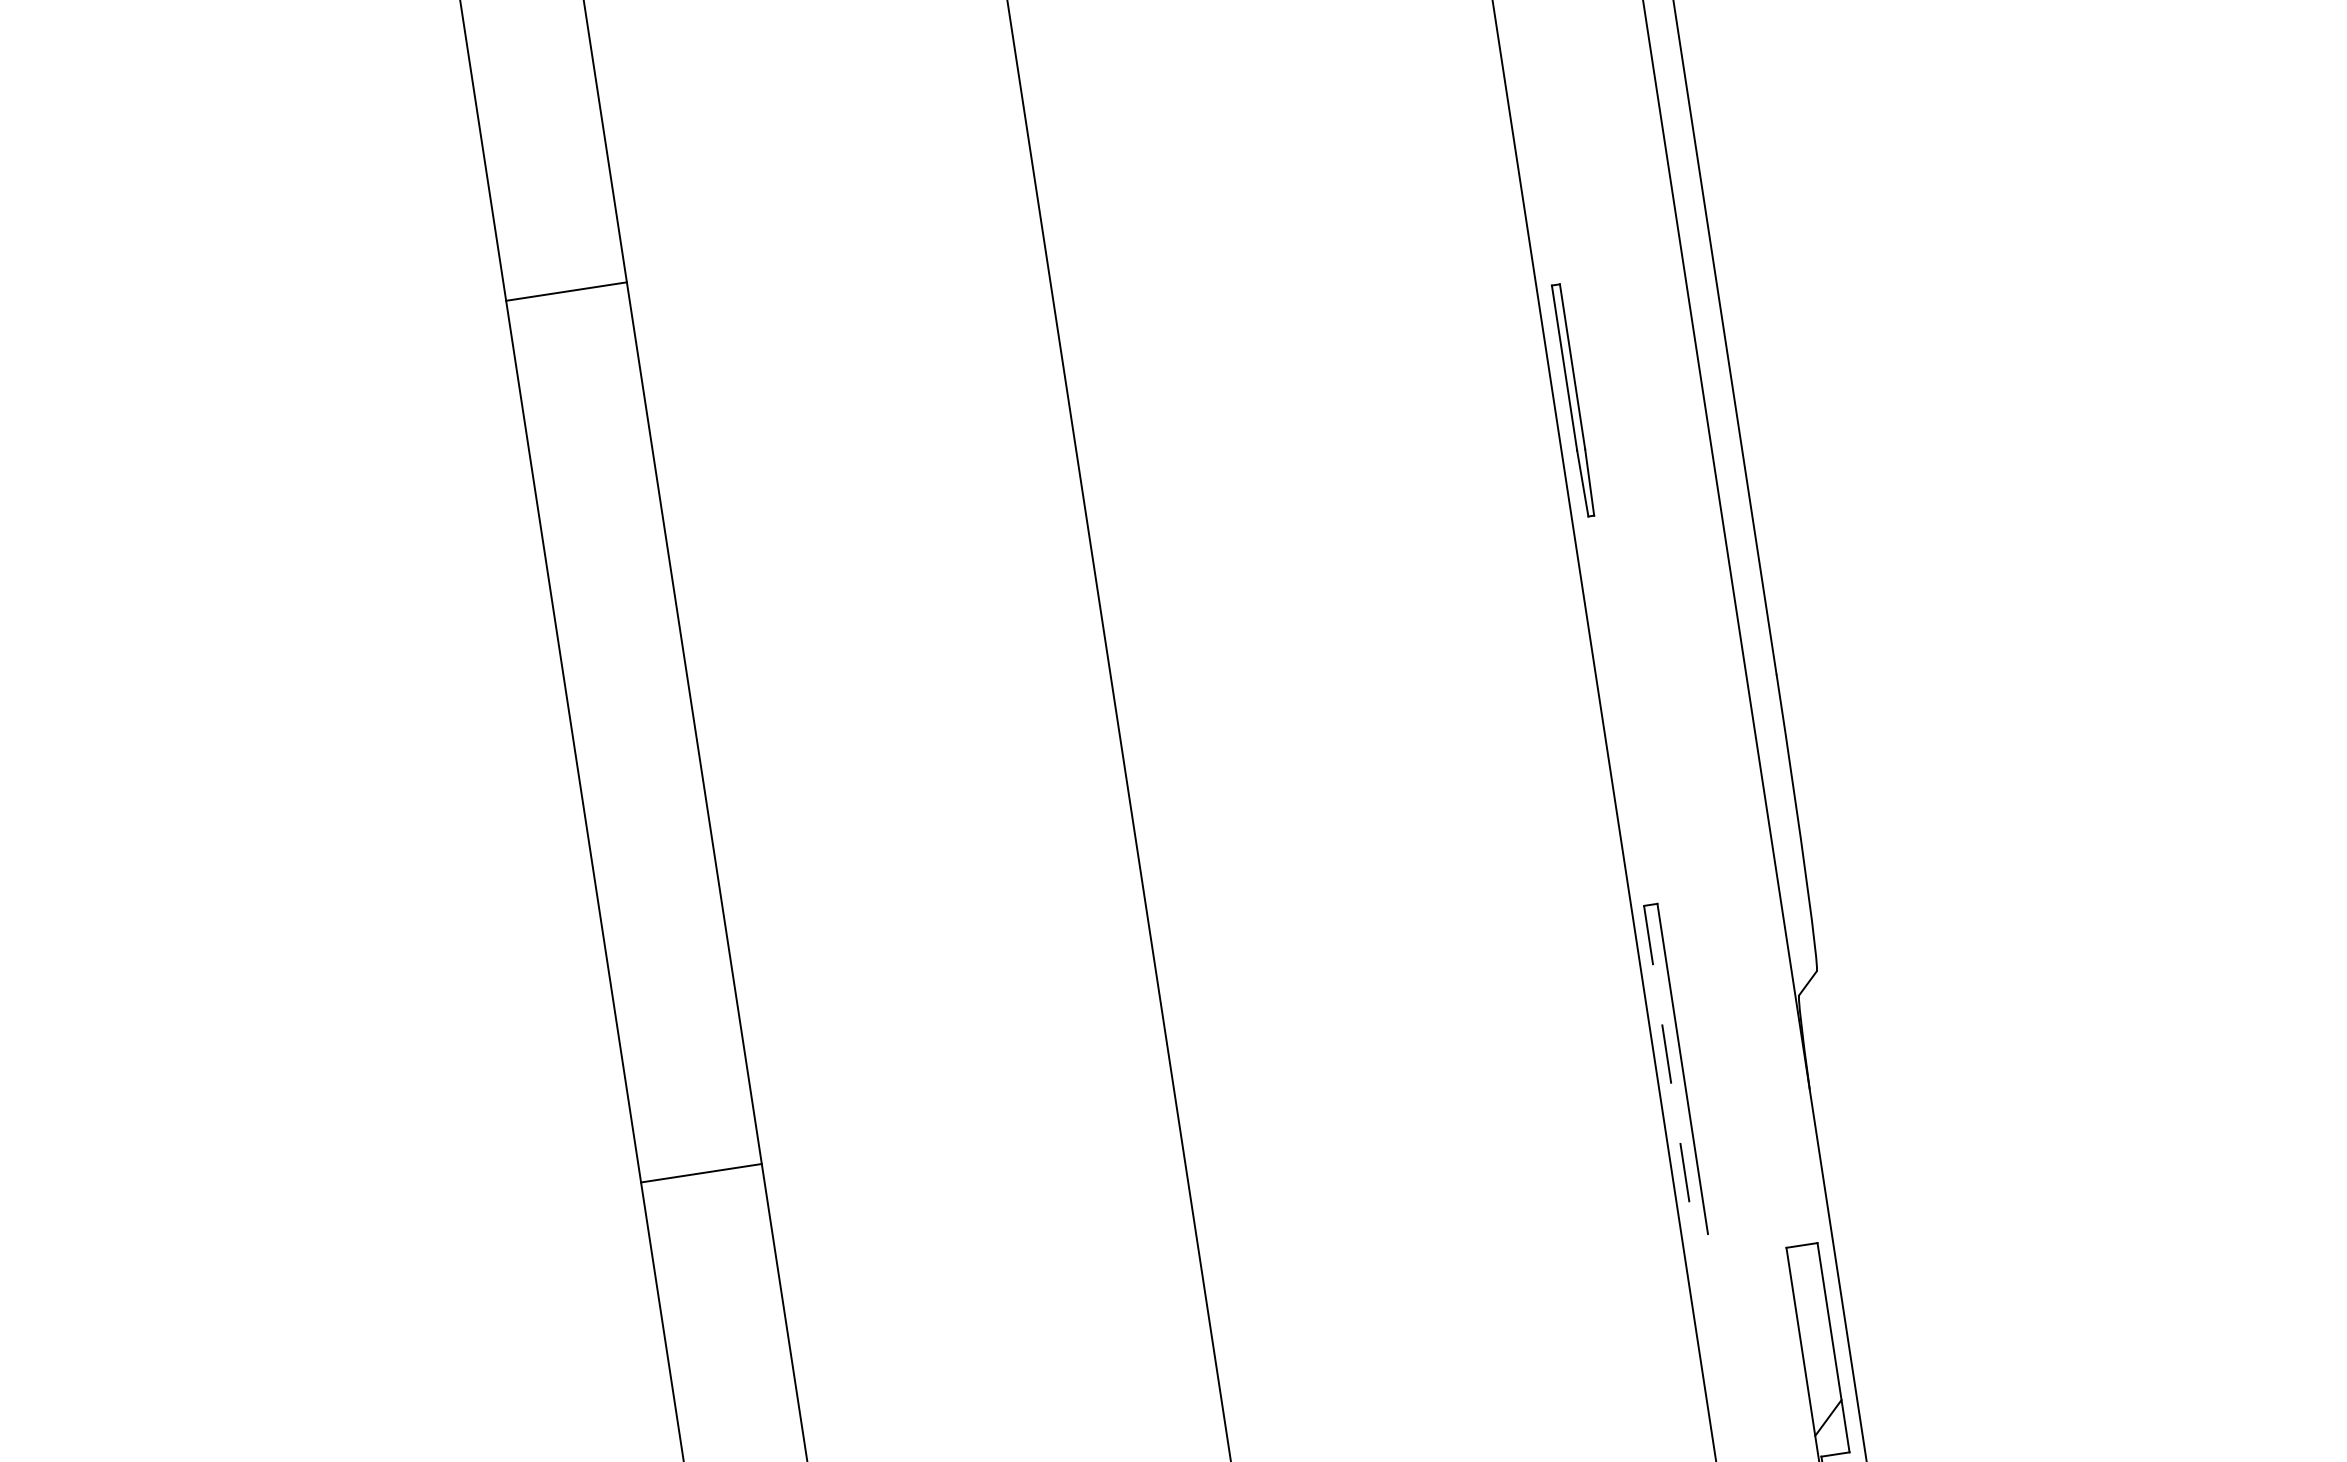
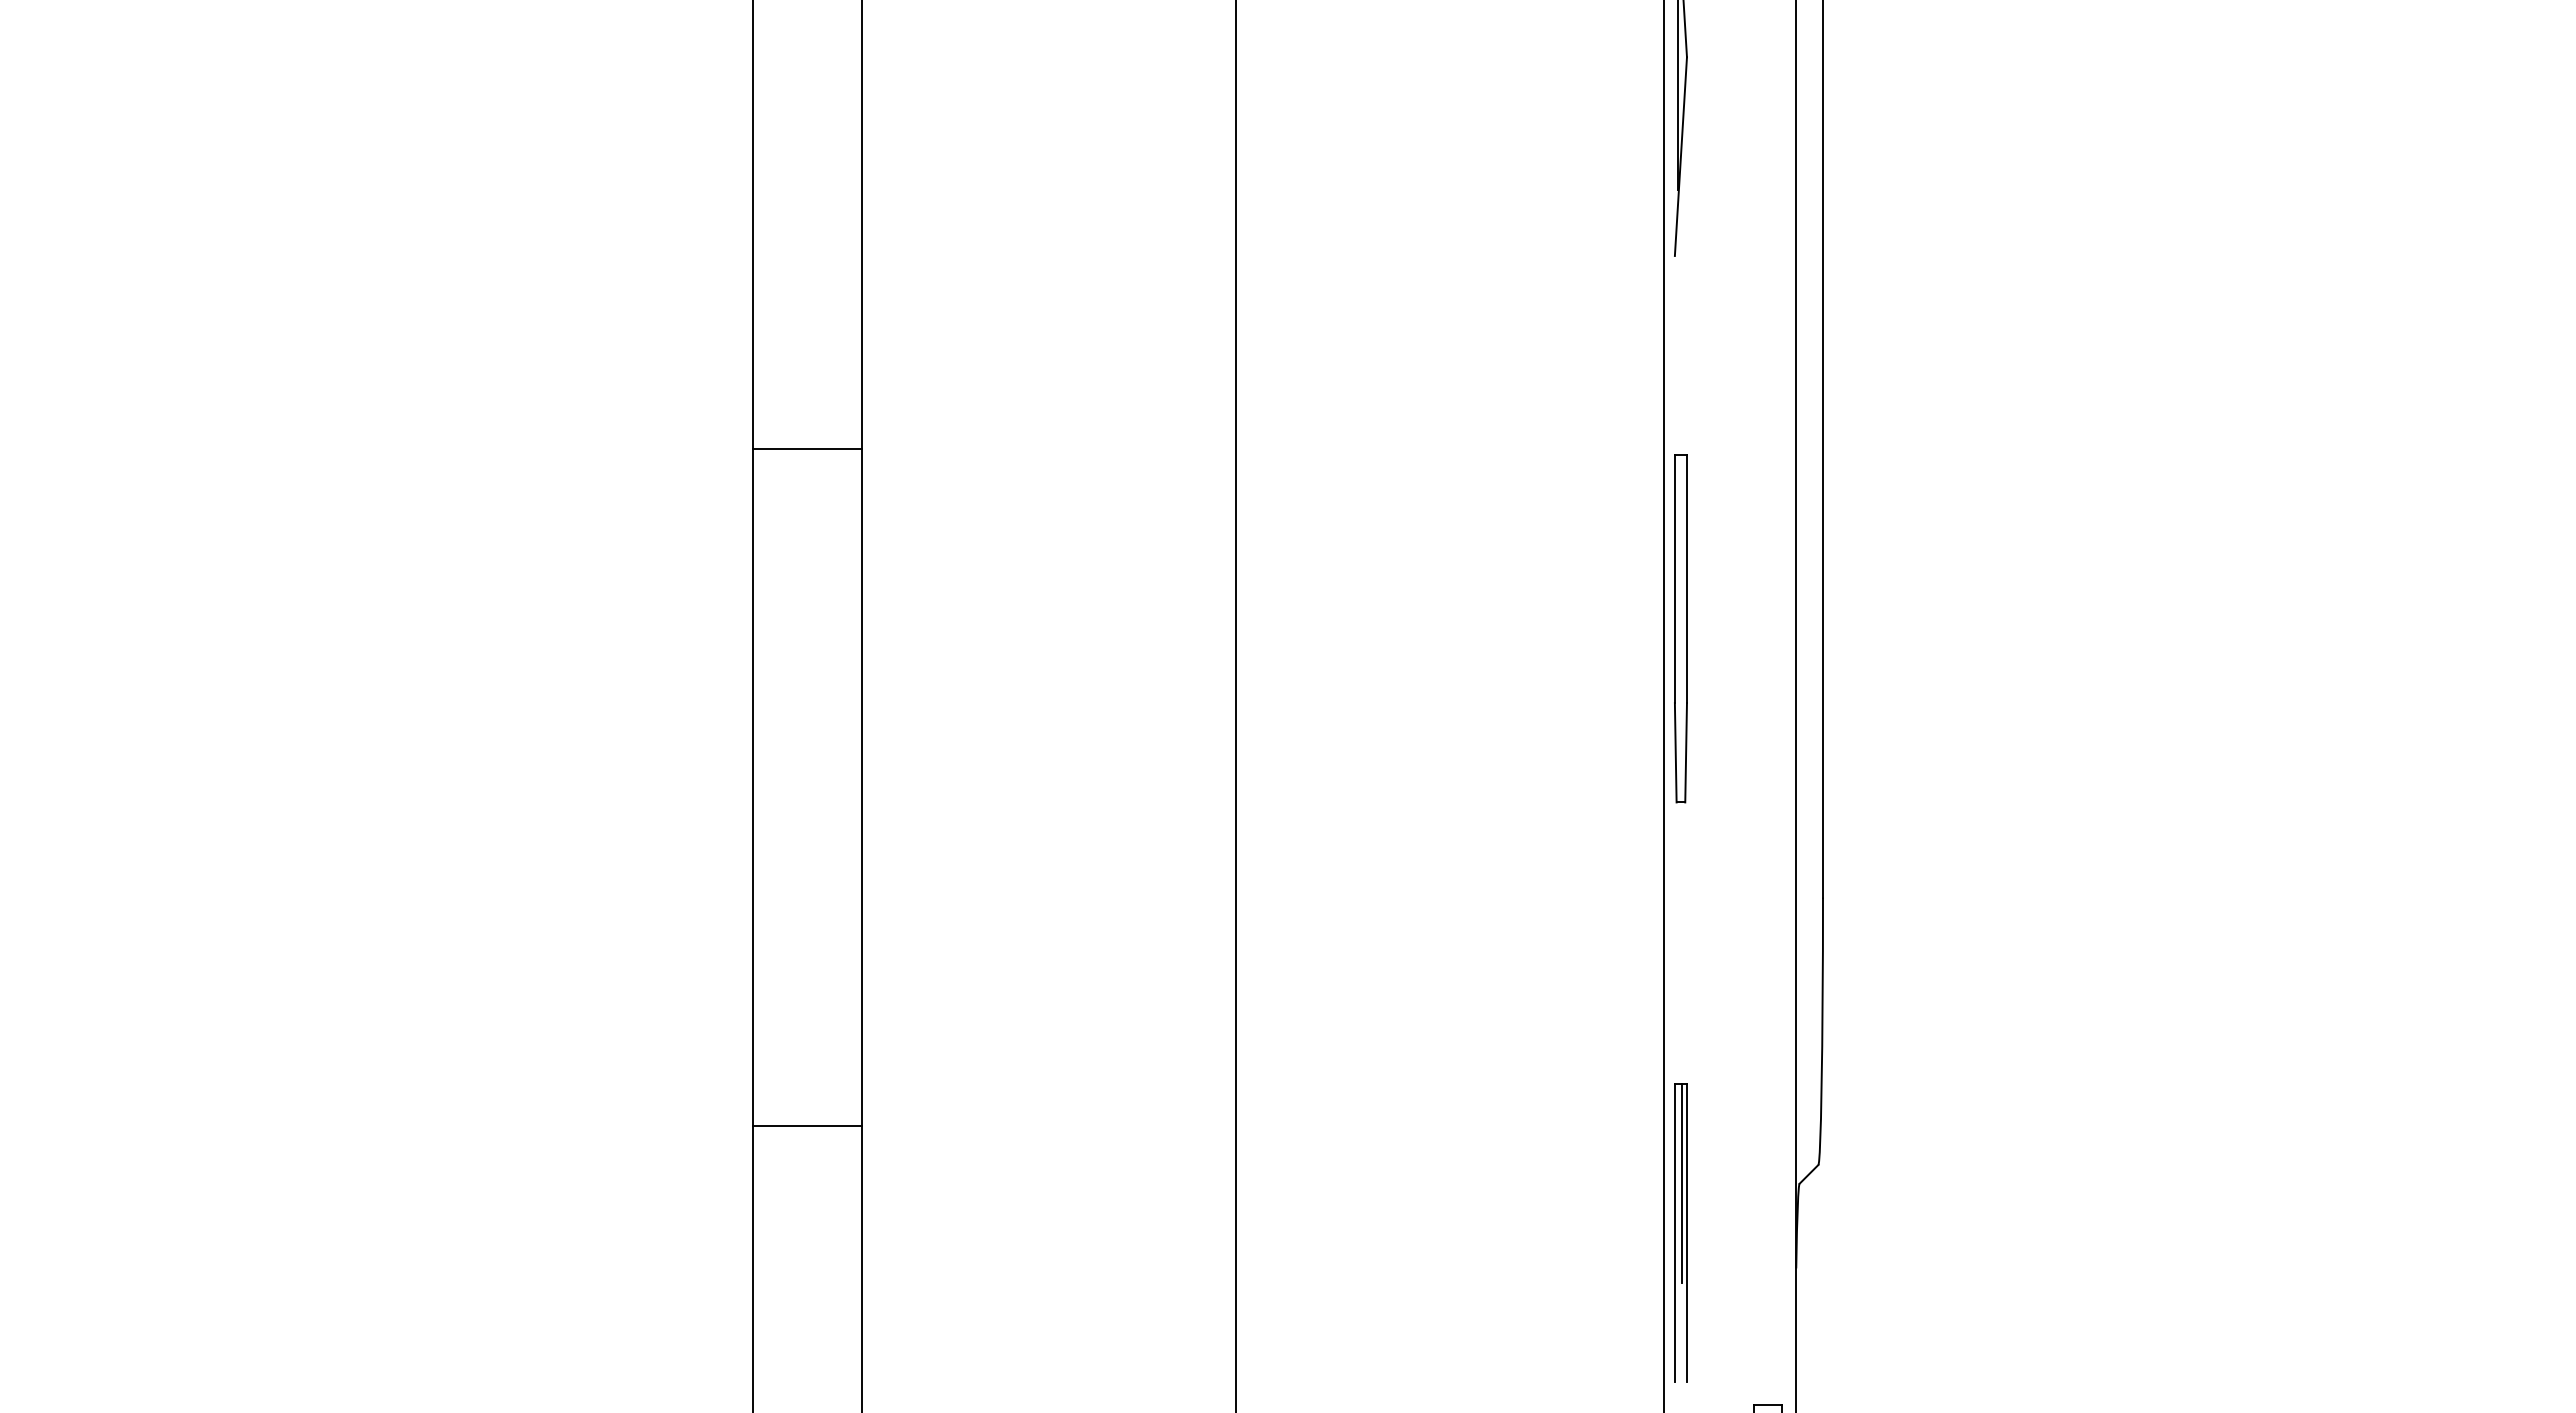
line: (565, 291) -> (806, 448), moved
part: (1573, 400) -> (1680, 628), size x1.67
line: (1668, 1013) -> (1681, 1182), added
line: (1668, 1071) -> (1674, 1233), dashed -> solid
line: (700, 1173) -> (806, 1125), moved

